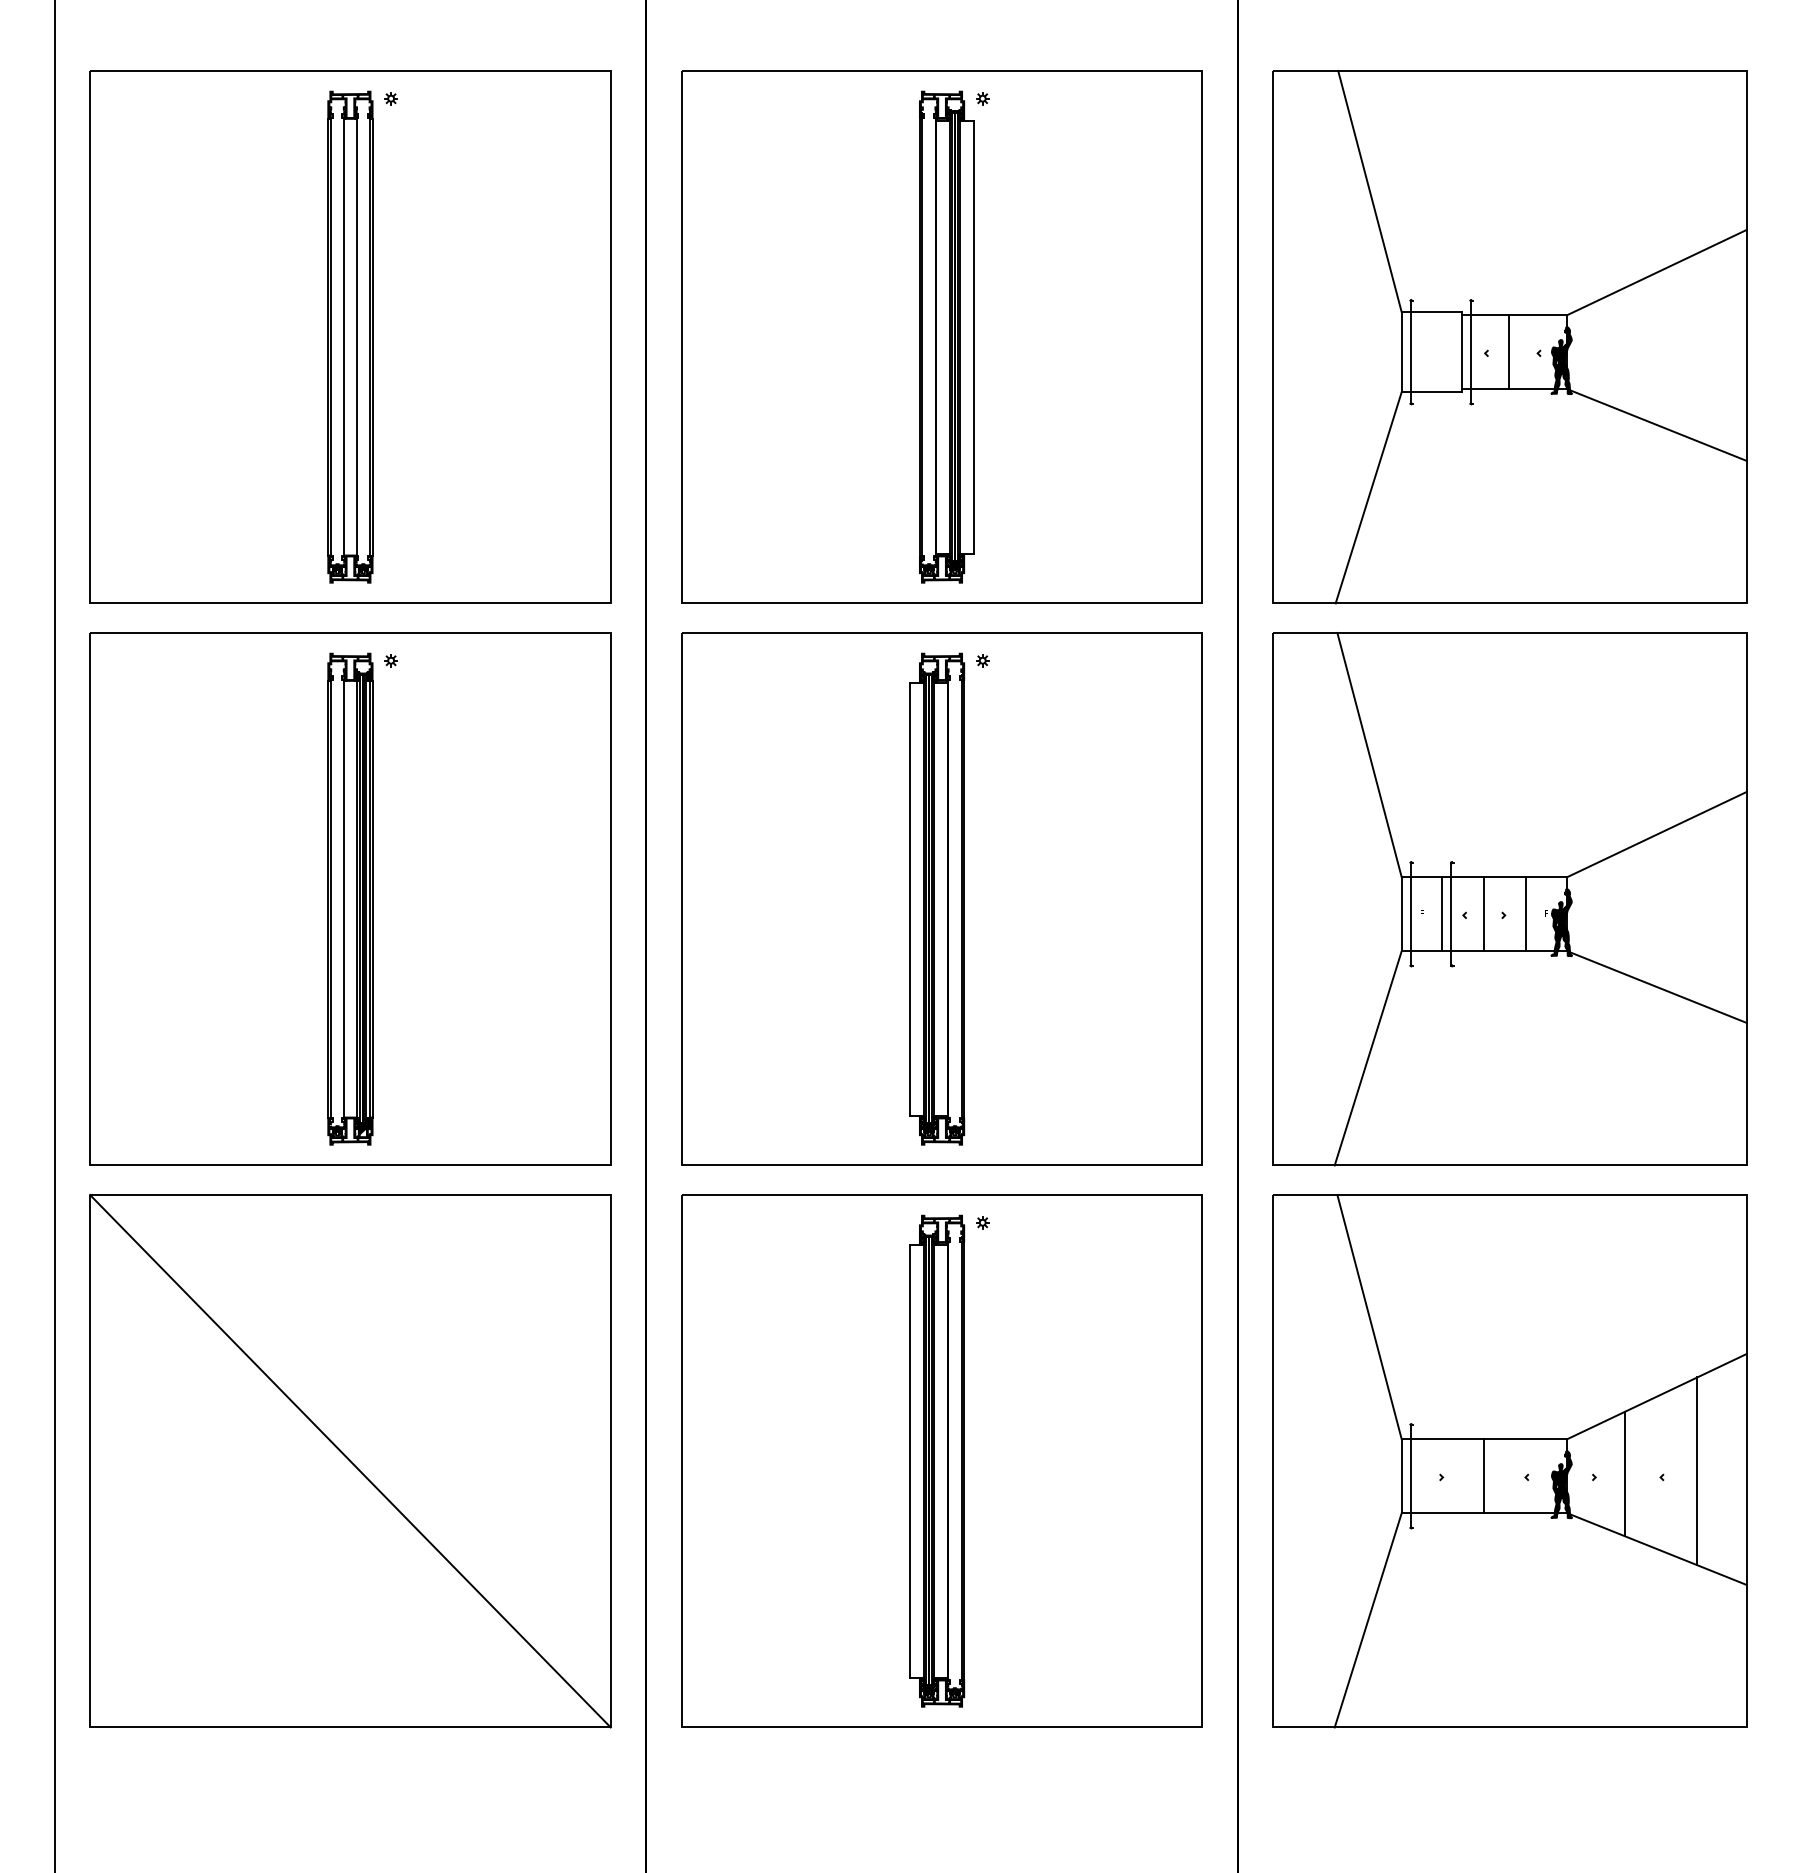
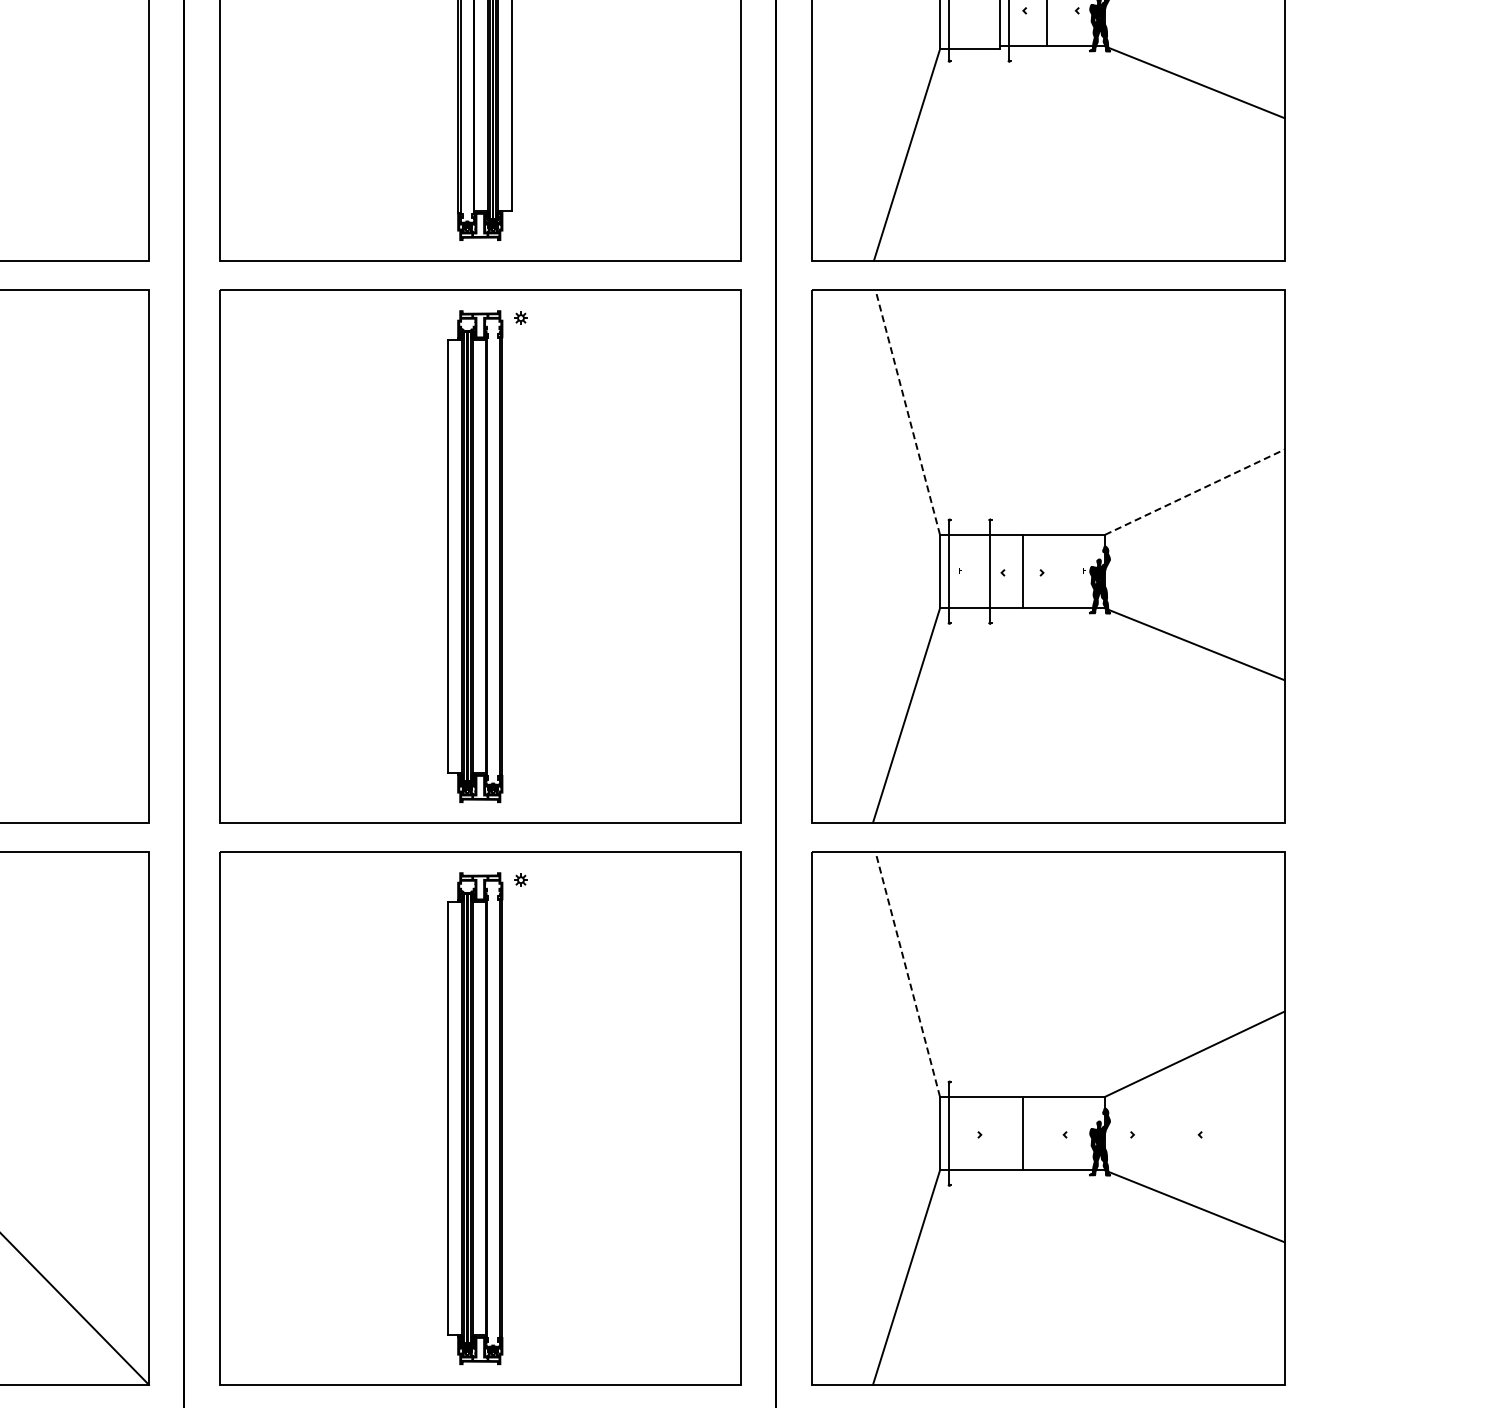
line: (1369, 754) -> (907, 411), solid -> dashed
line: (1656, 834) -> (1194, 491), solid -> dashed
line: (1442, 913) -> (980, 570), removed
line: (1526, 913) -> (1064, 570), removed
line: (1369, 1316) -> (907, 973), solid -> dashed
line: (1697, 1471) -> (1235, 1128), removed
line: (1624, 1474) -> (1162, 1131), removed

